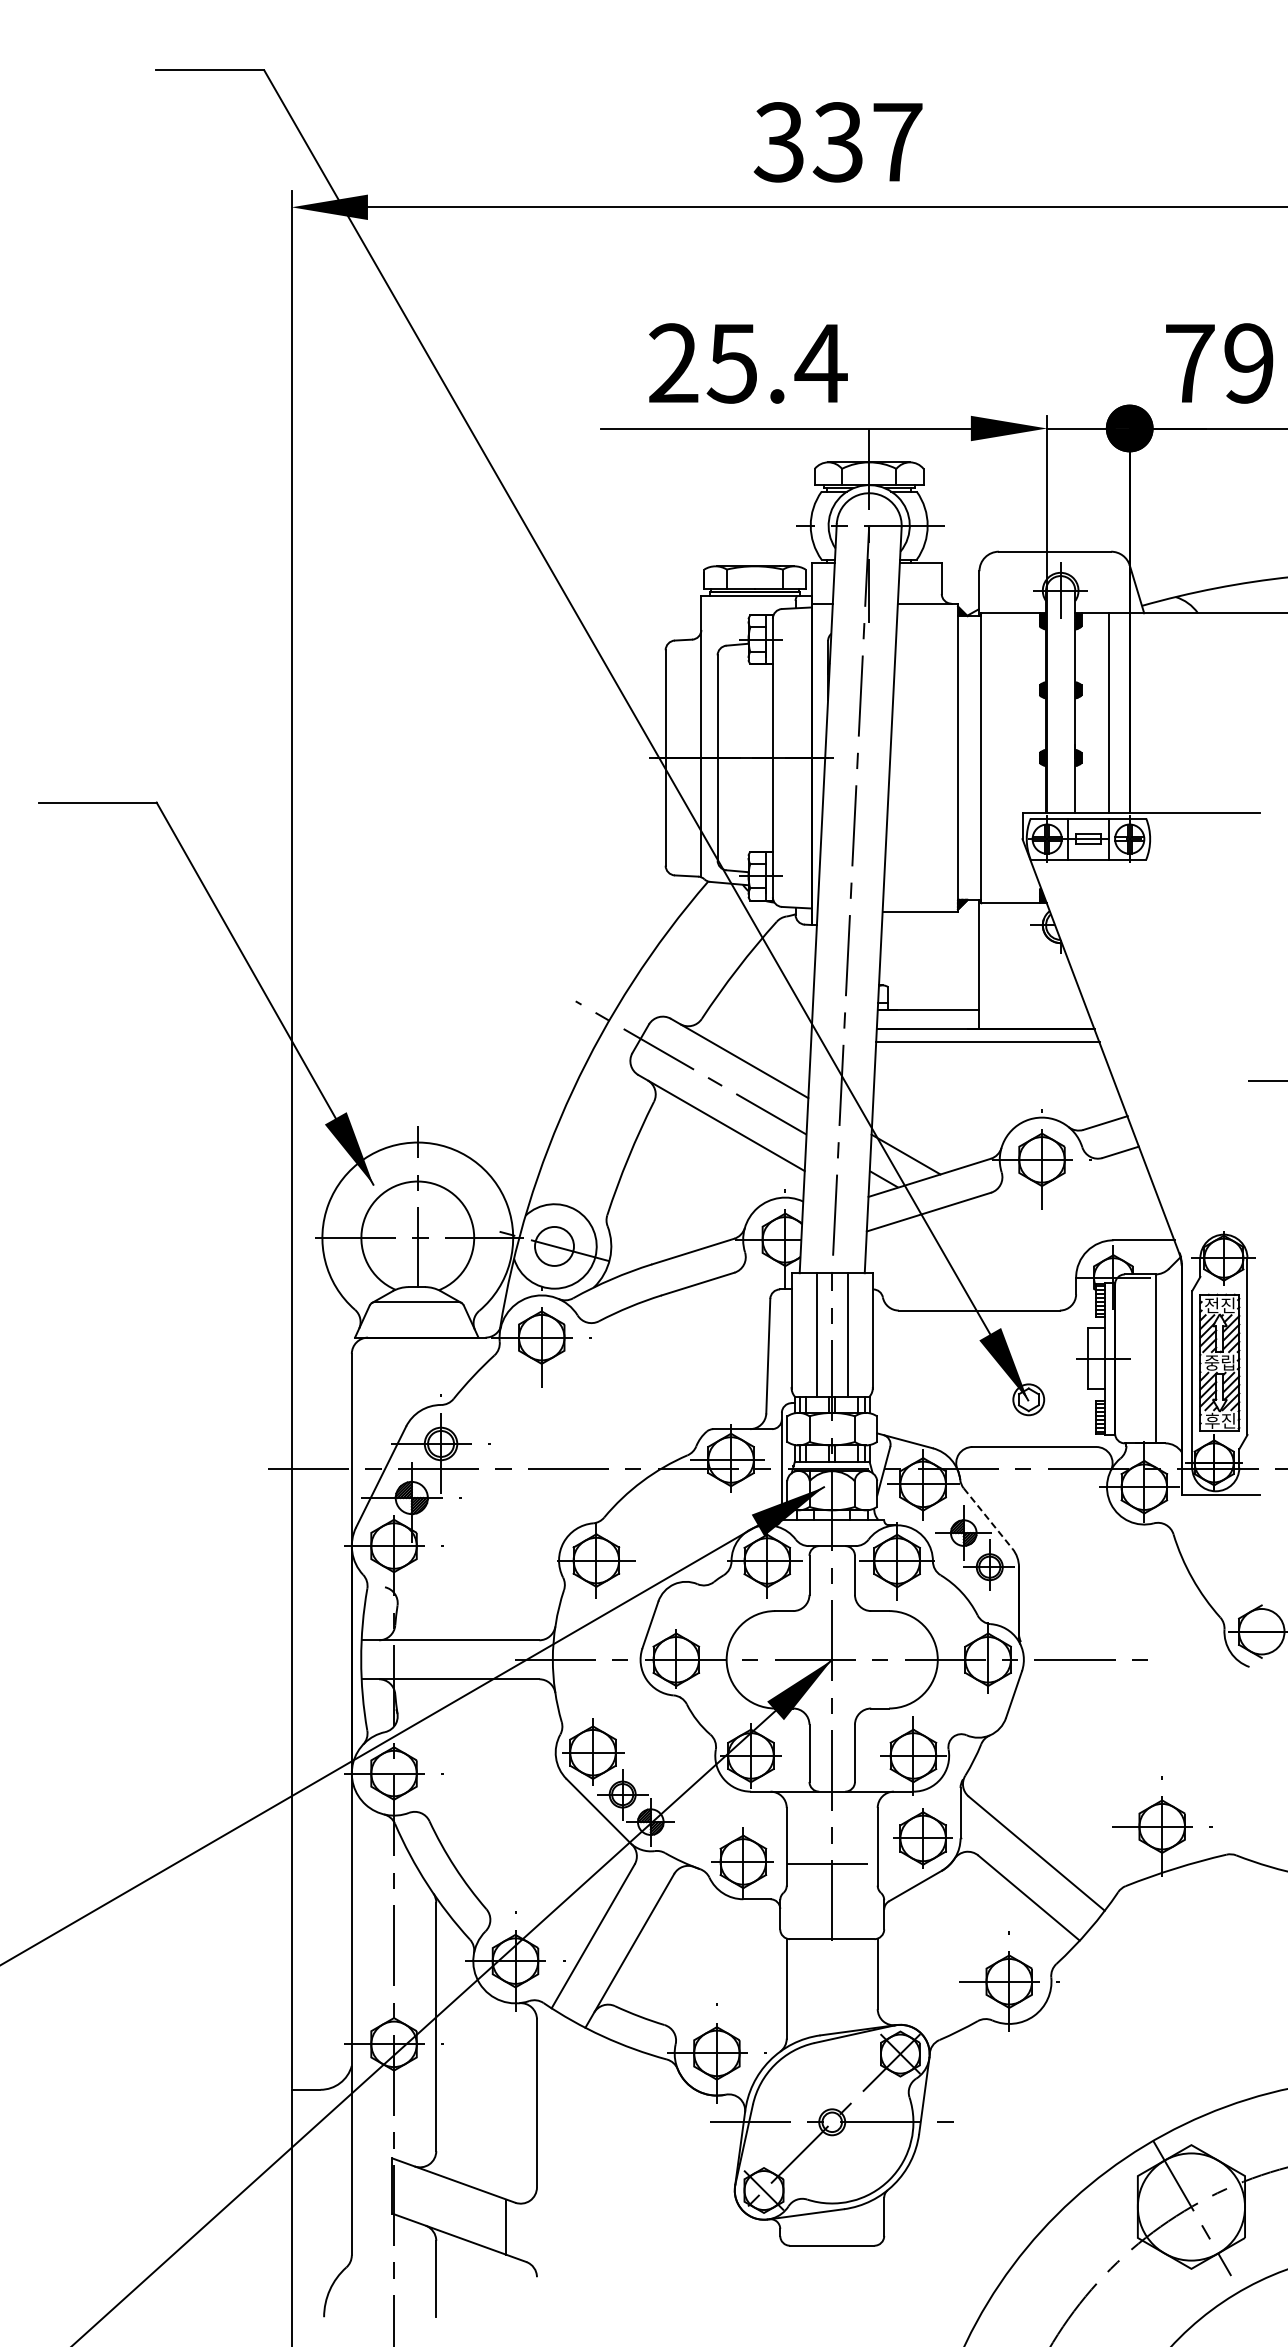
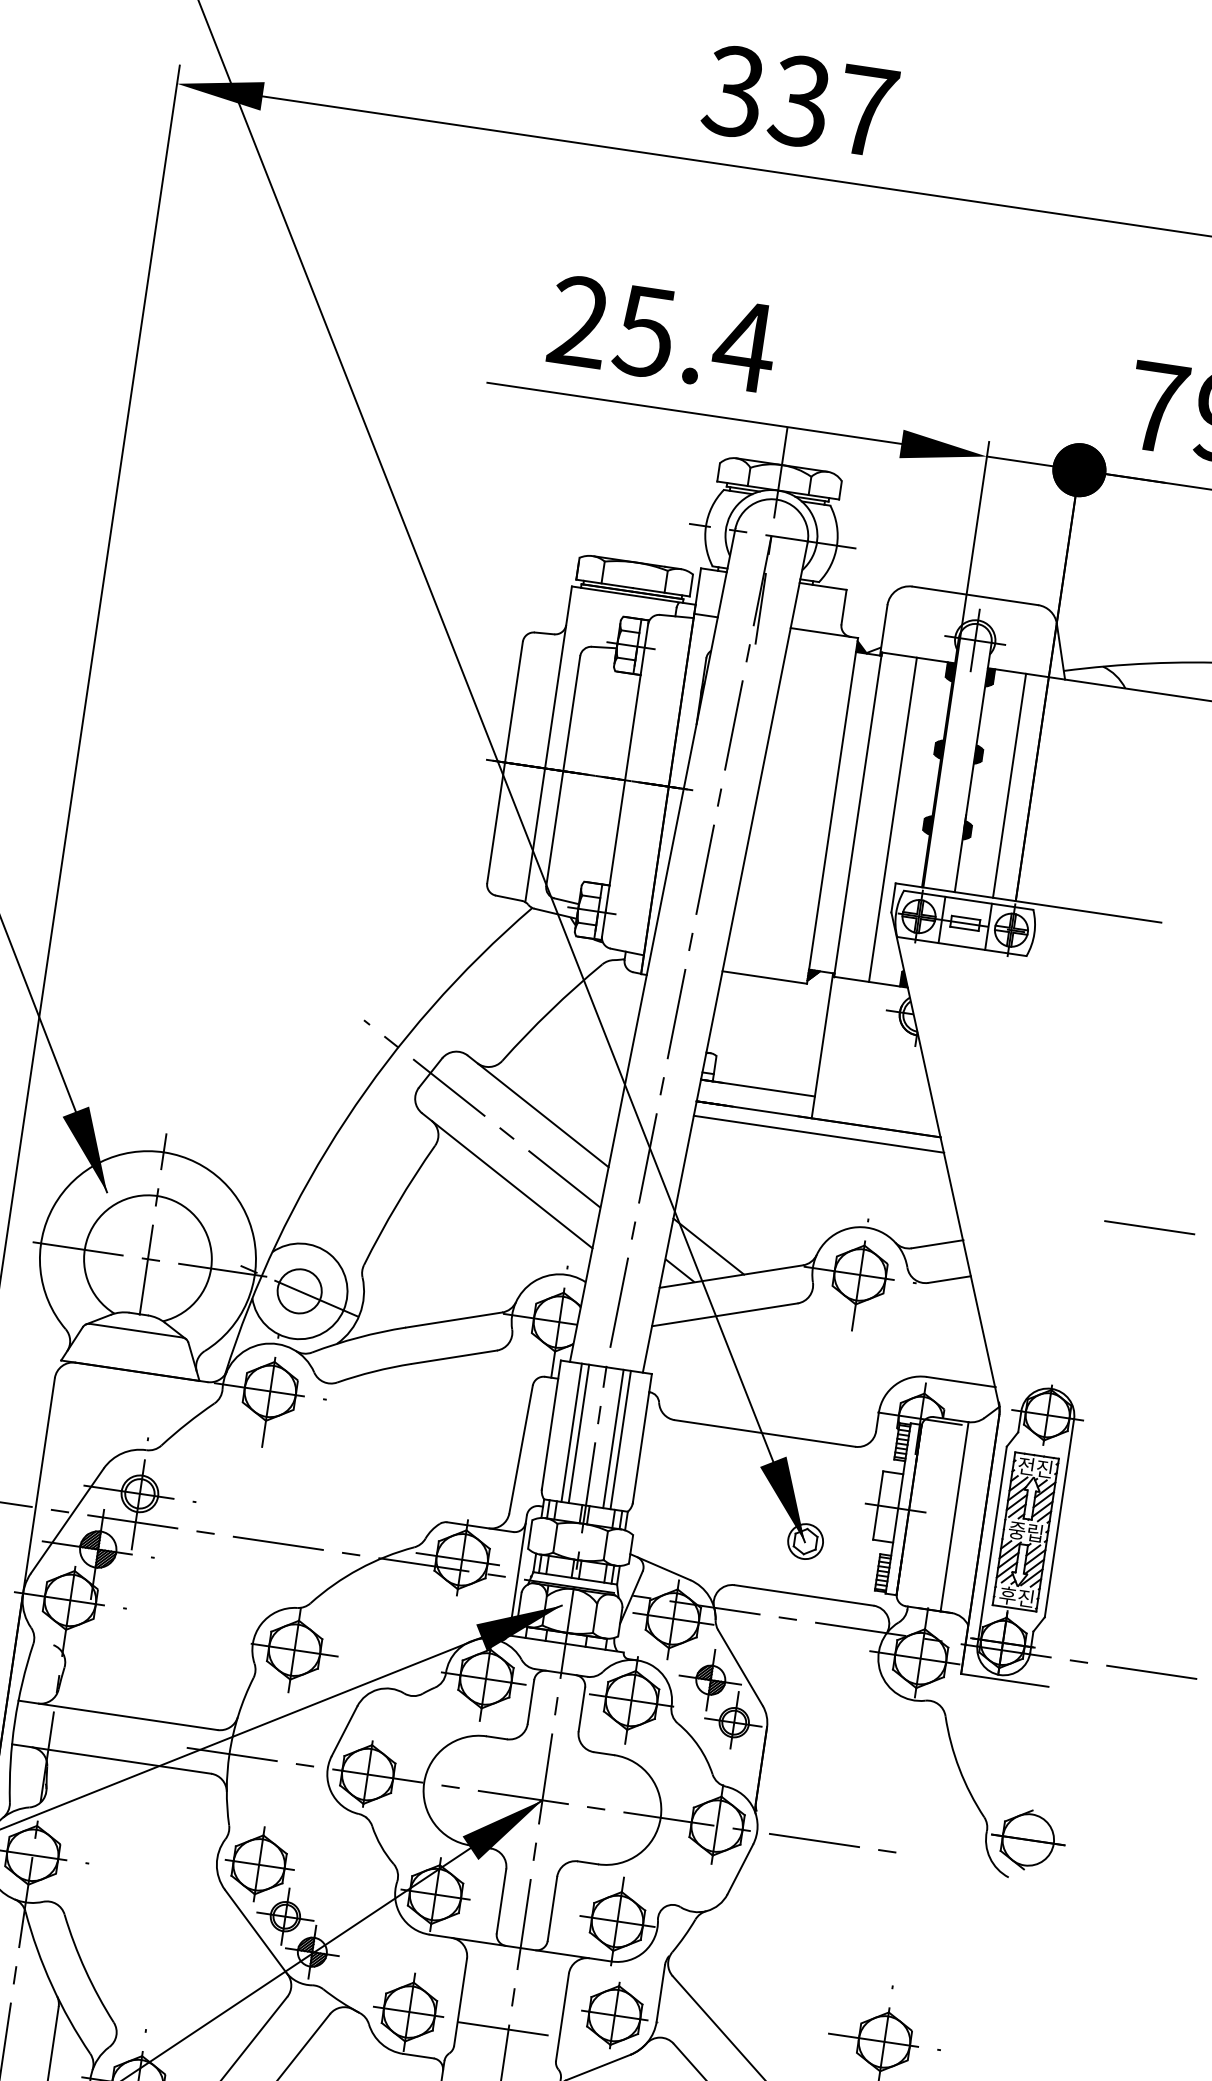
line: (1011, 757) -> (892, 819), added
line: (810, 1334) -> (571, 1432), added
line: (854, 1334) -> (621, 1439), added
line: (988, 1518) -> (740, 1667), dashed -> solid

